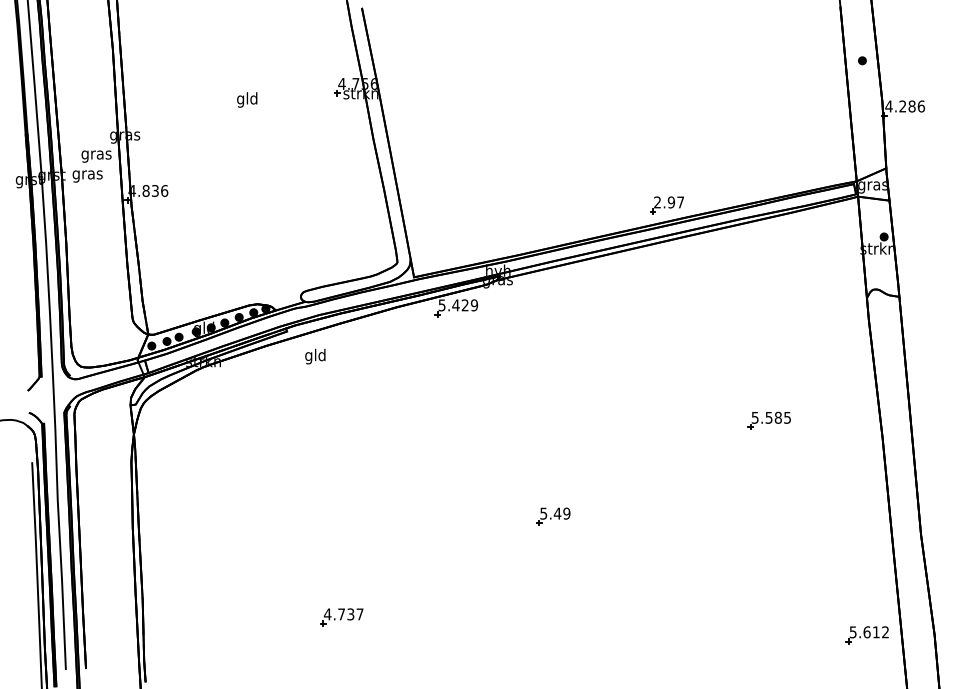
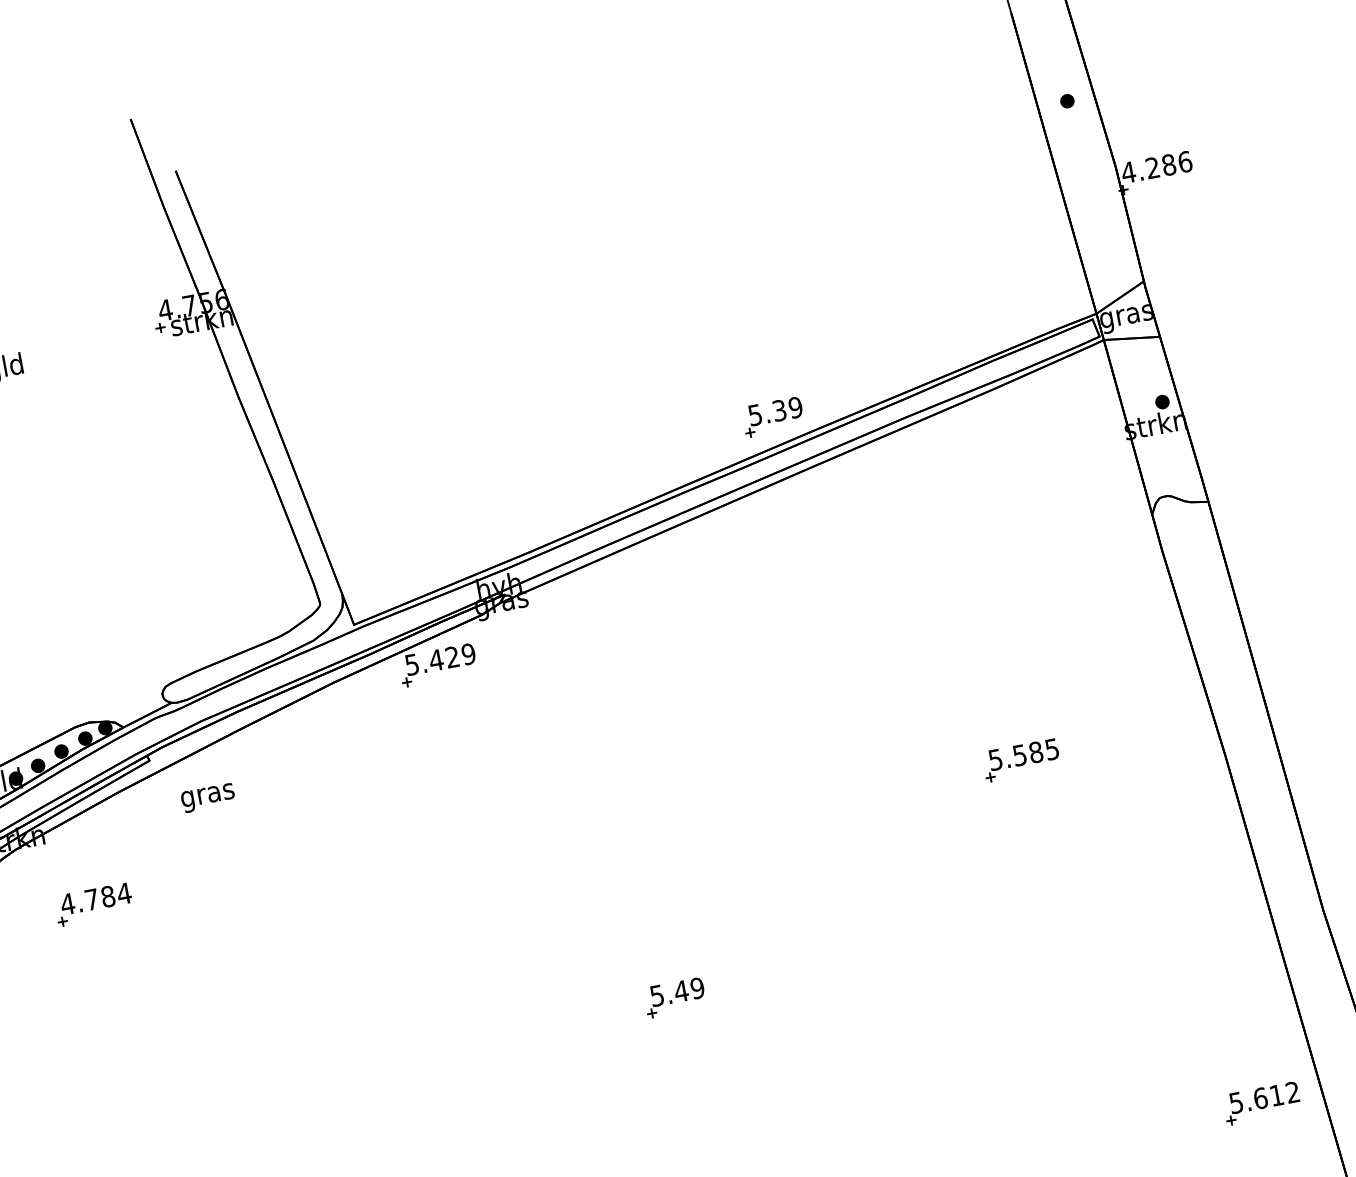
text: (669, 202) -> (776, 411), 2.97 -> 5.39
text: (315, 356) -> (207, 795), gld -> gras
part: (241, 405) -> (94, 904), added

